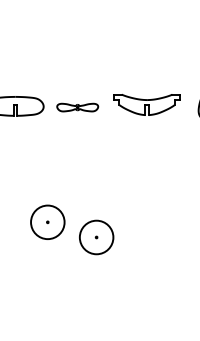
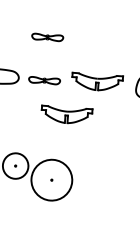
part: (77, 50) -> (47, 37), added
part: (109, 150) -> (66, 114), added
circle: (96, 237) -> (51, 180), size x1.6

